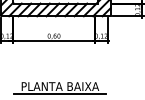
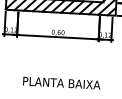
line: (59, 93) -> (60, 90), removed

